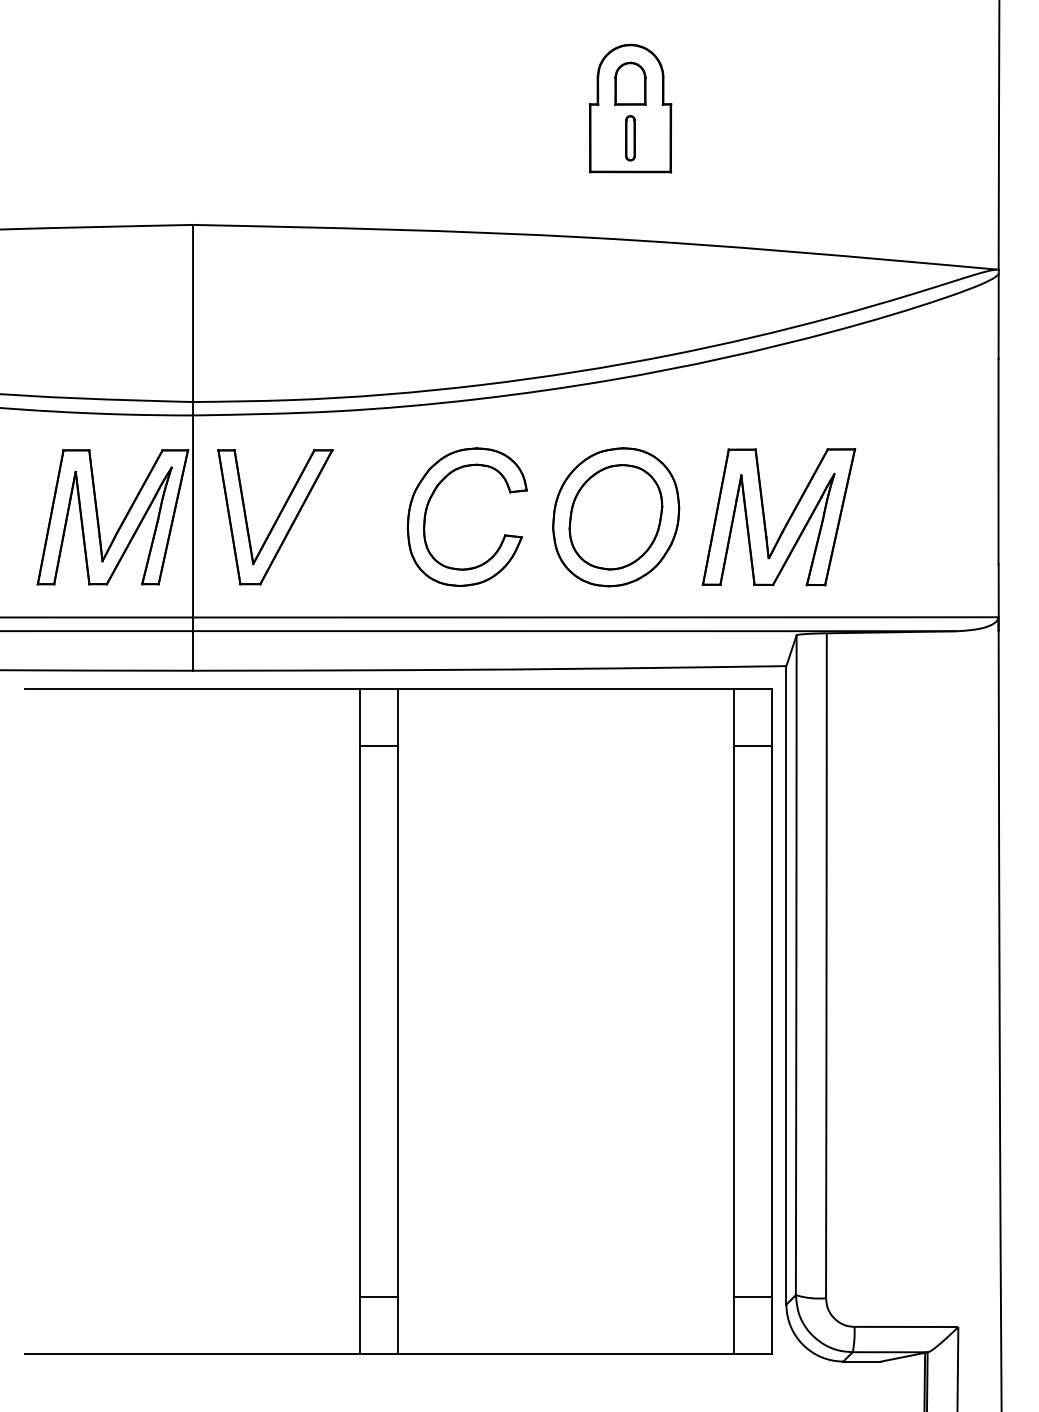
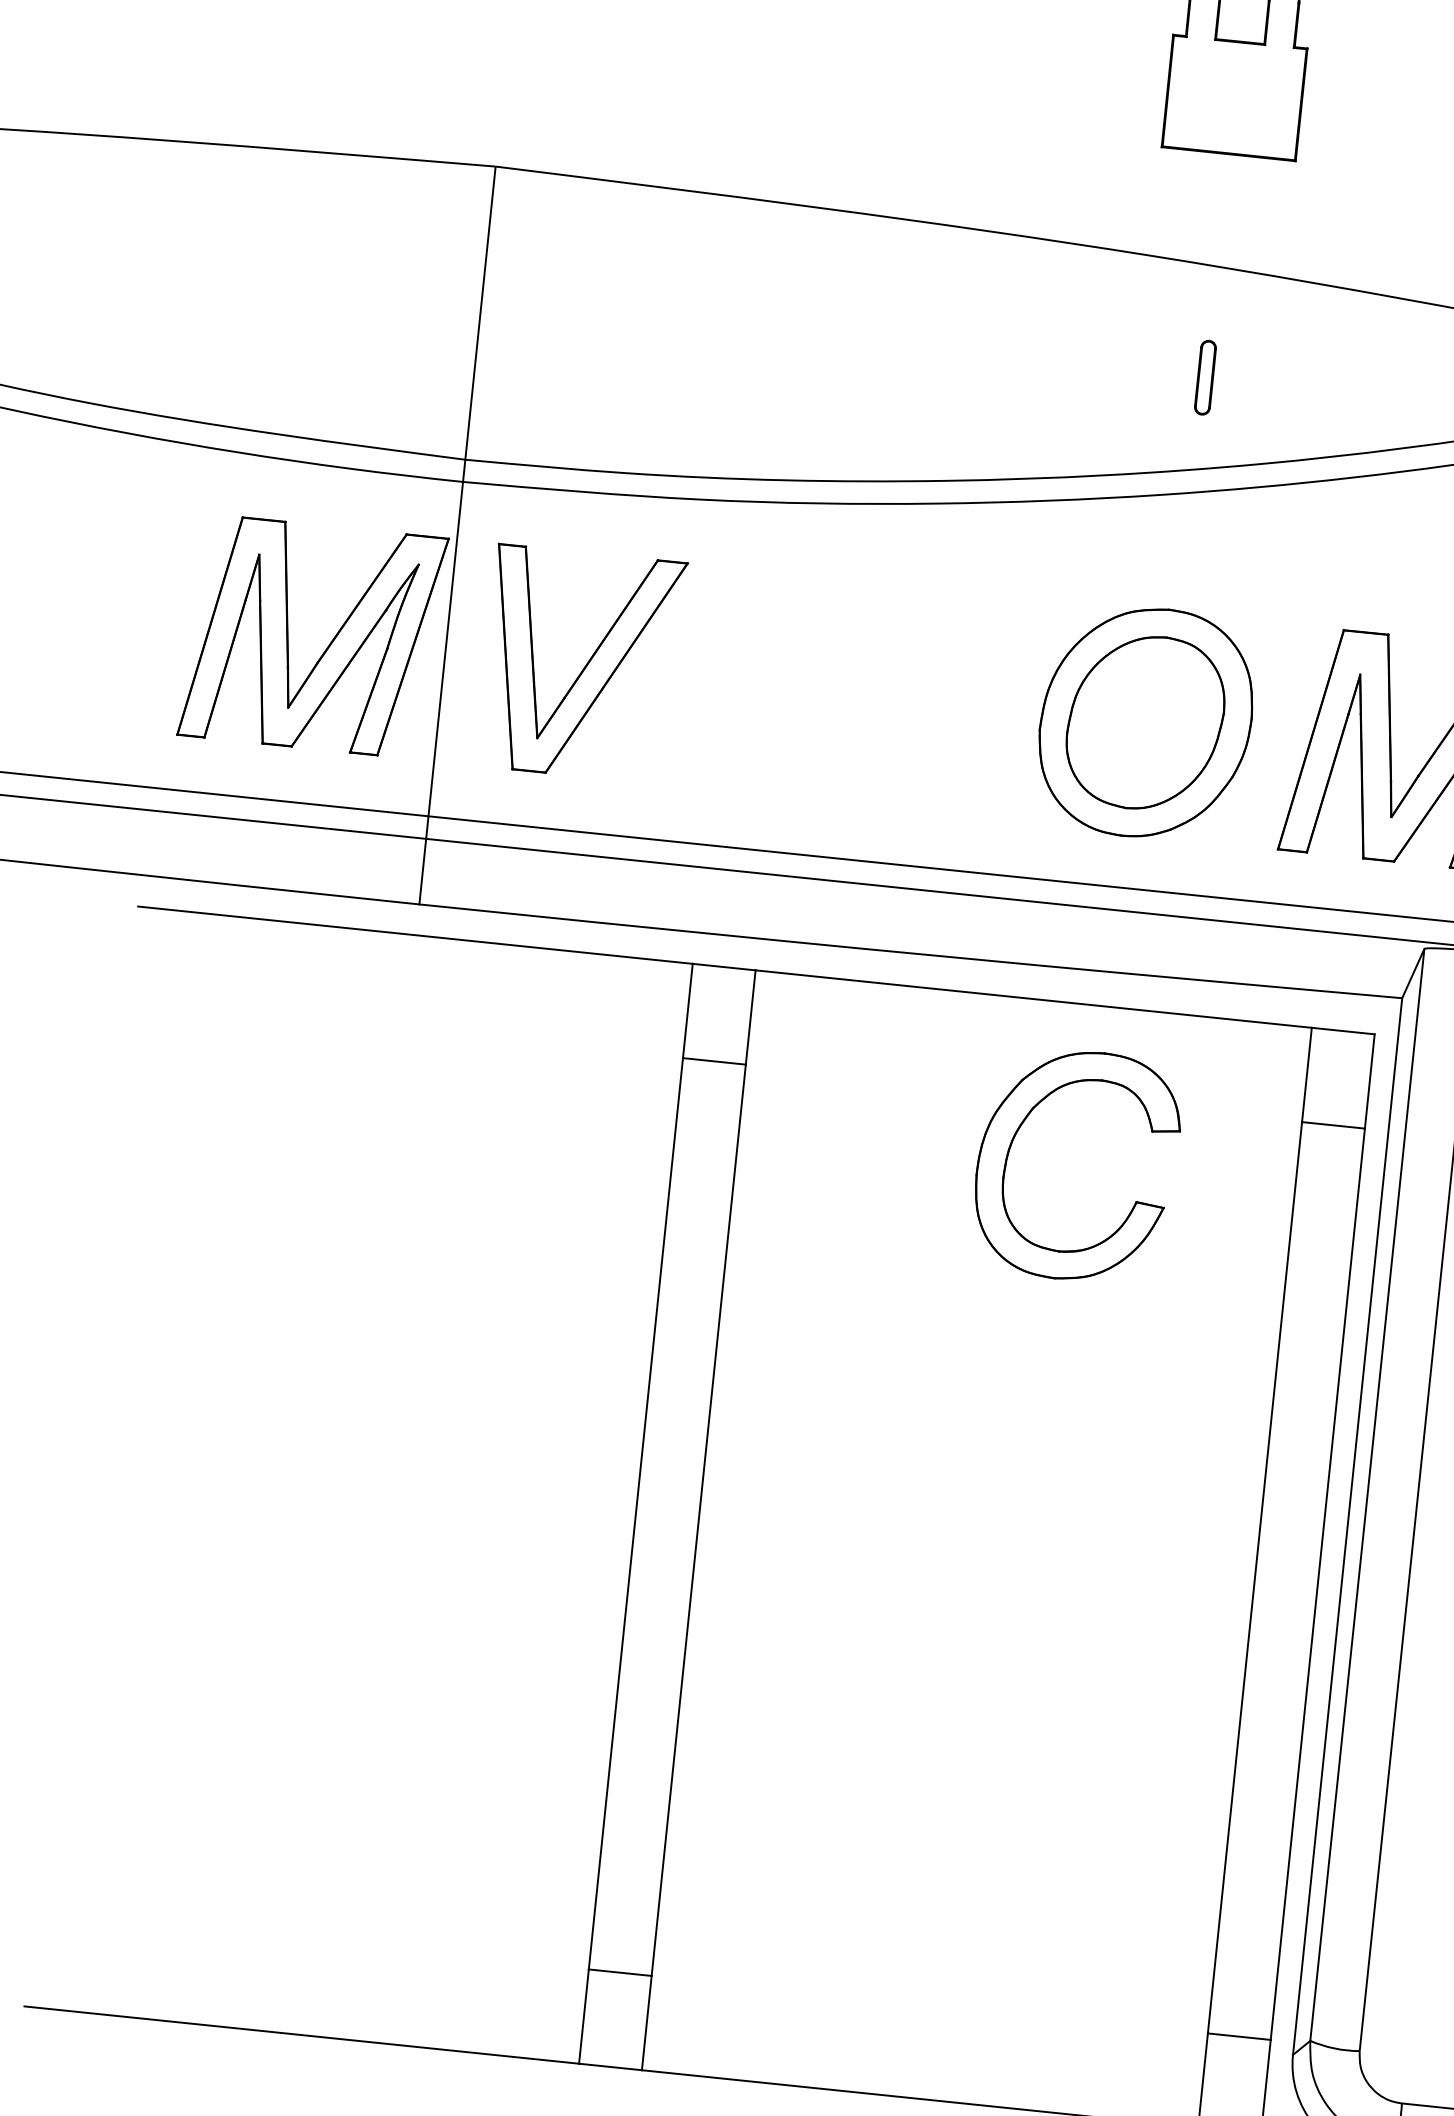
part: (630, 138) -> (1205, 378), moved
part: (429, 503) -> (1016, 1136), moved

